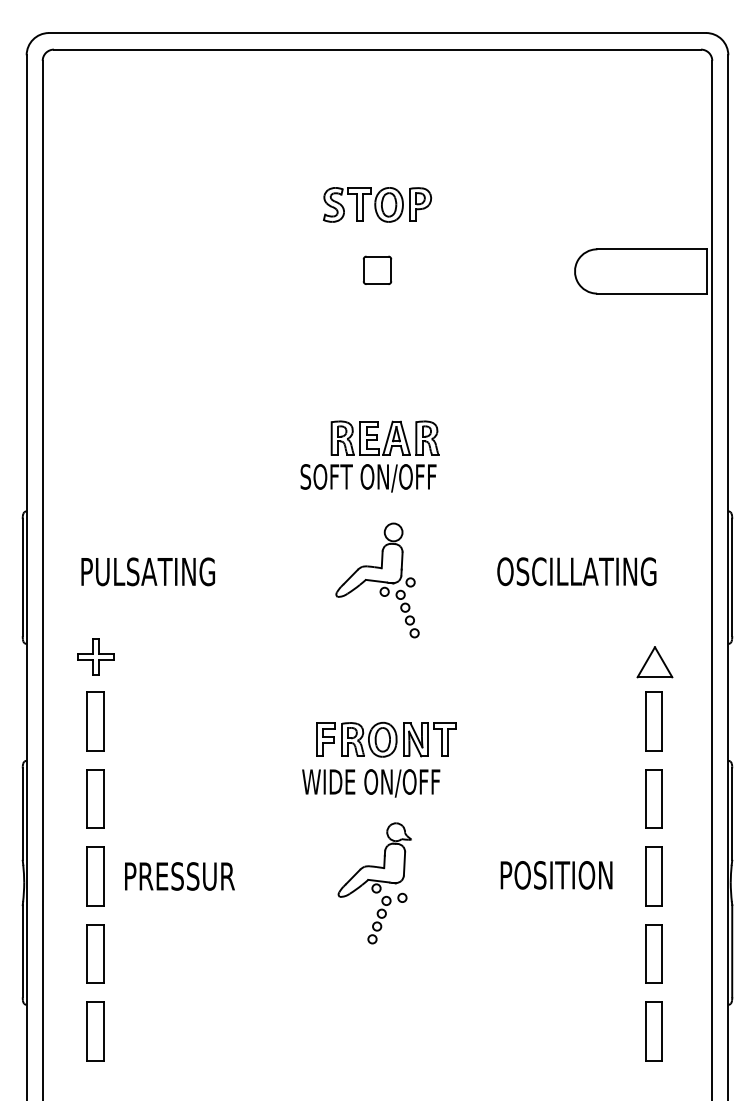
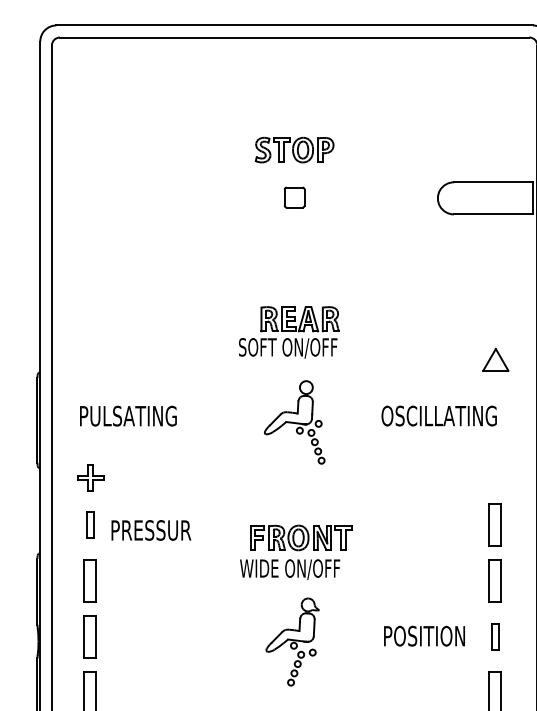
part: (654, 662) -> (495, 360), moved
part: (95, 721) -> (90, 524), size x0.6
text: (179, 876) -> (151, 530), moved
part: (653, 876) -> (494, 637), size x0.6

